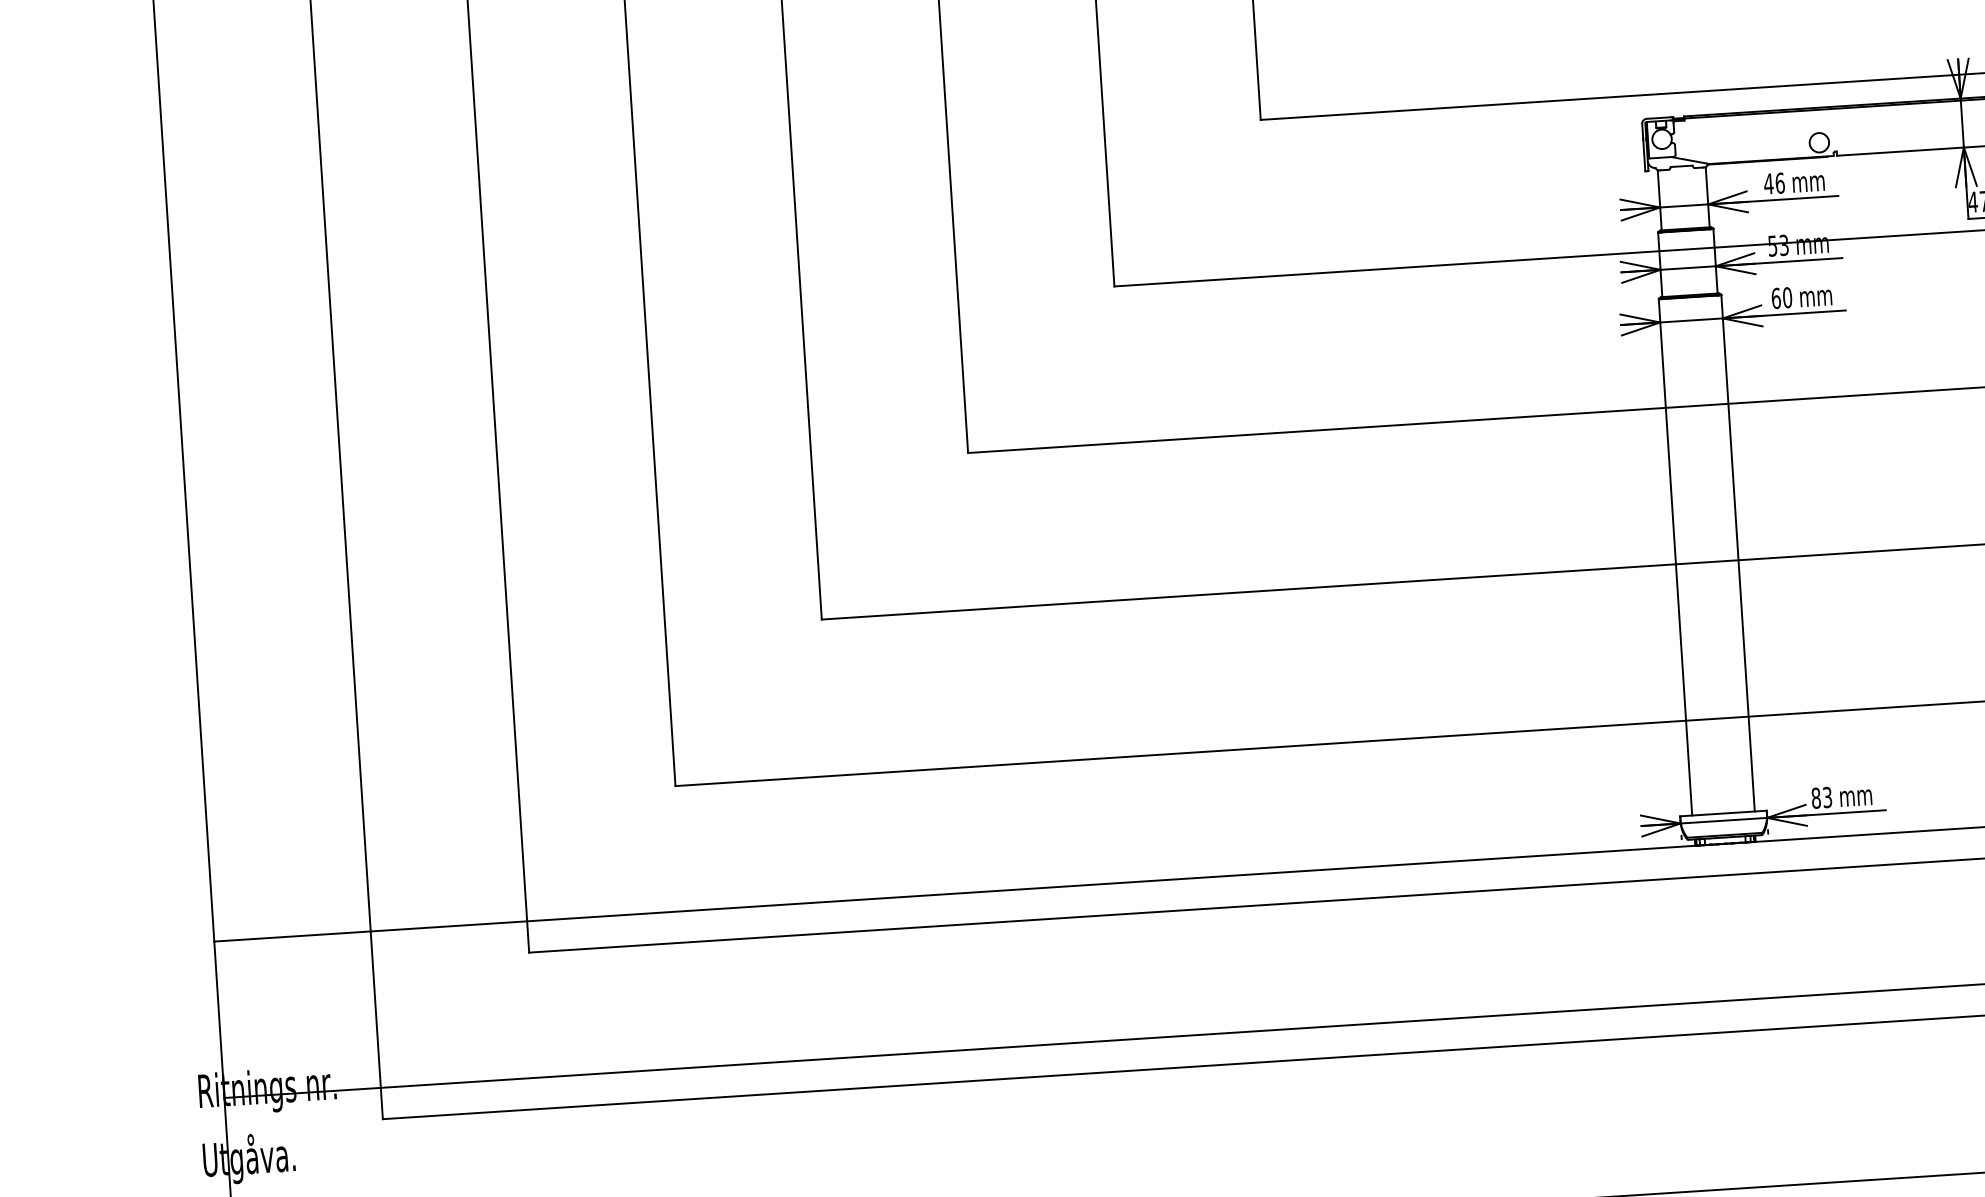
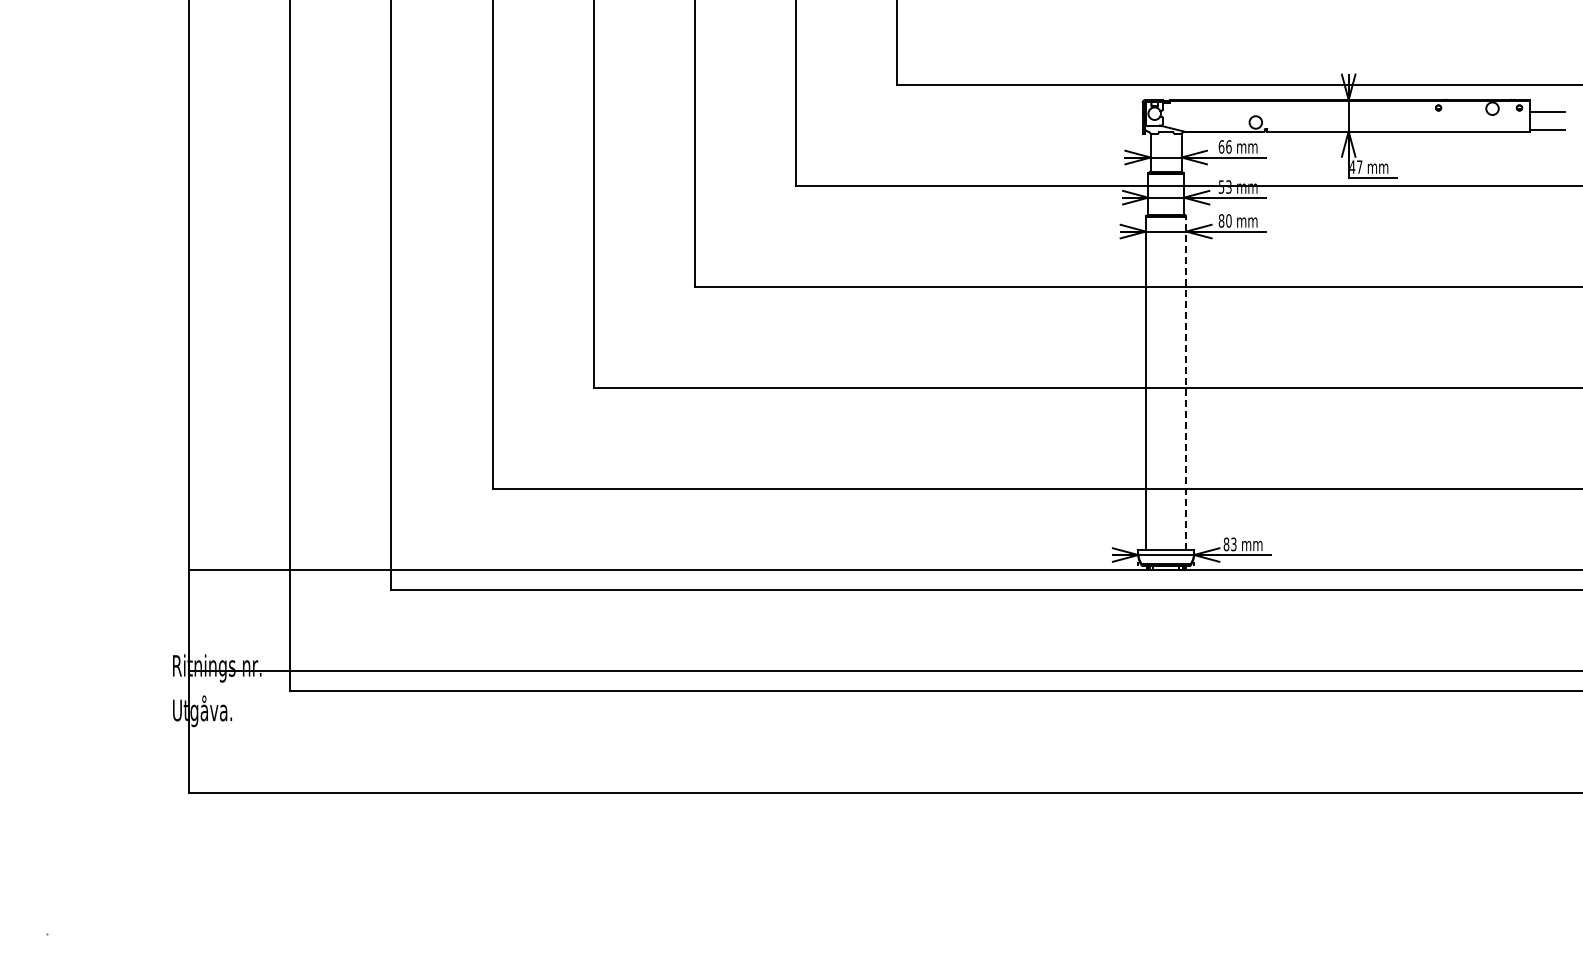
text: (1768, 183) -> (1221, 146), 46 -> 66
text: (1776, 297) -> (1221, 220), 60 -> 80
line: (1738, 553) -> (1186, 383), solid -> dashed

